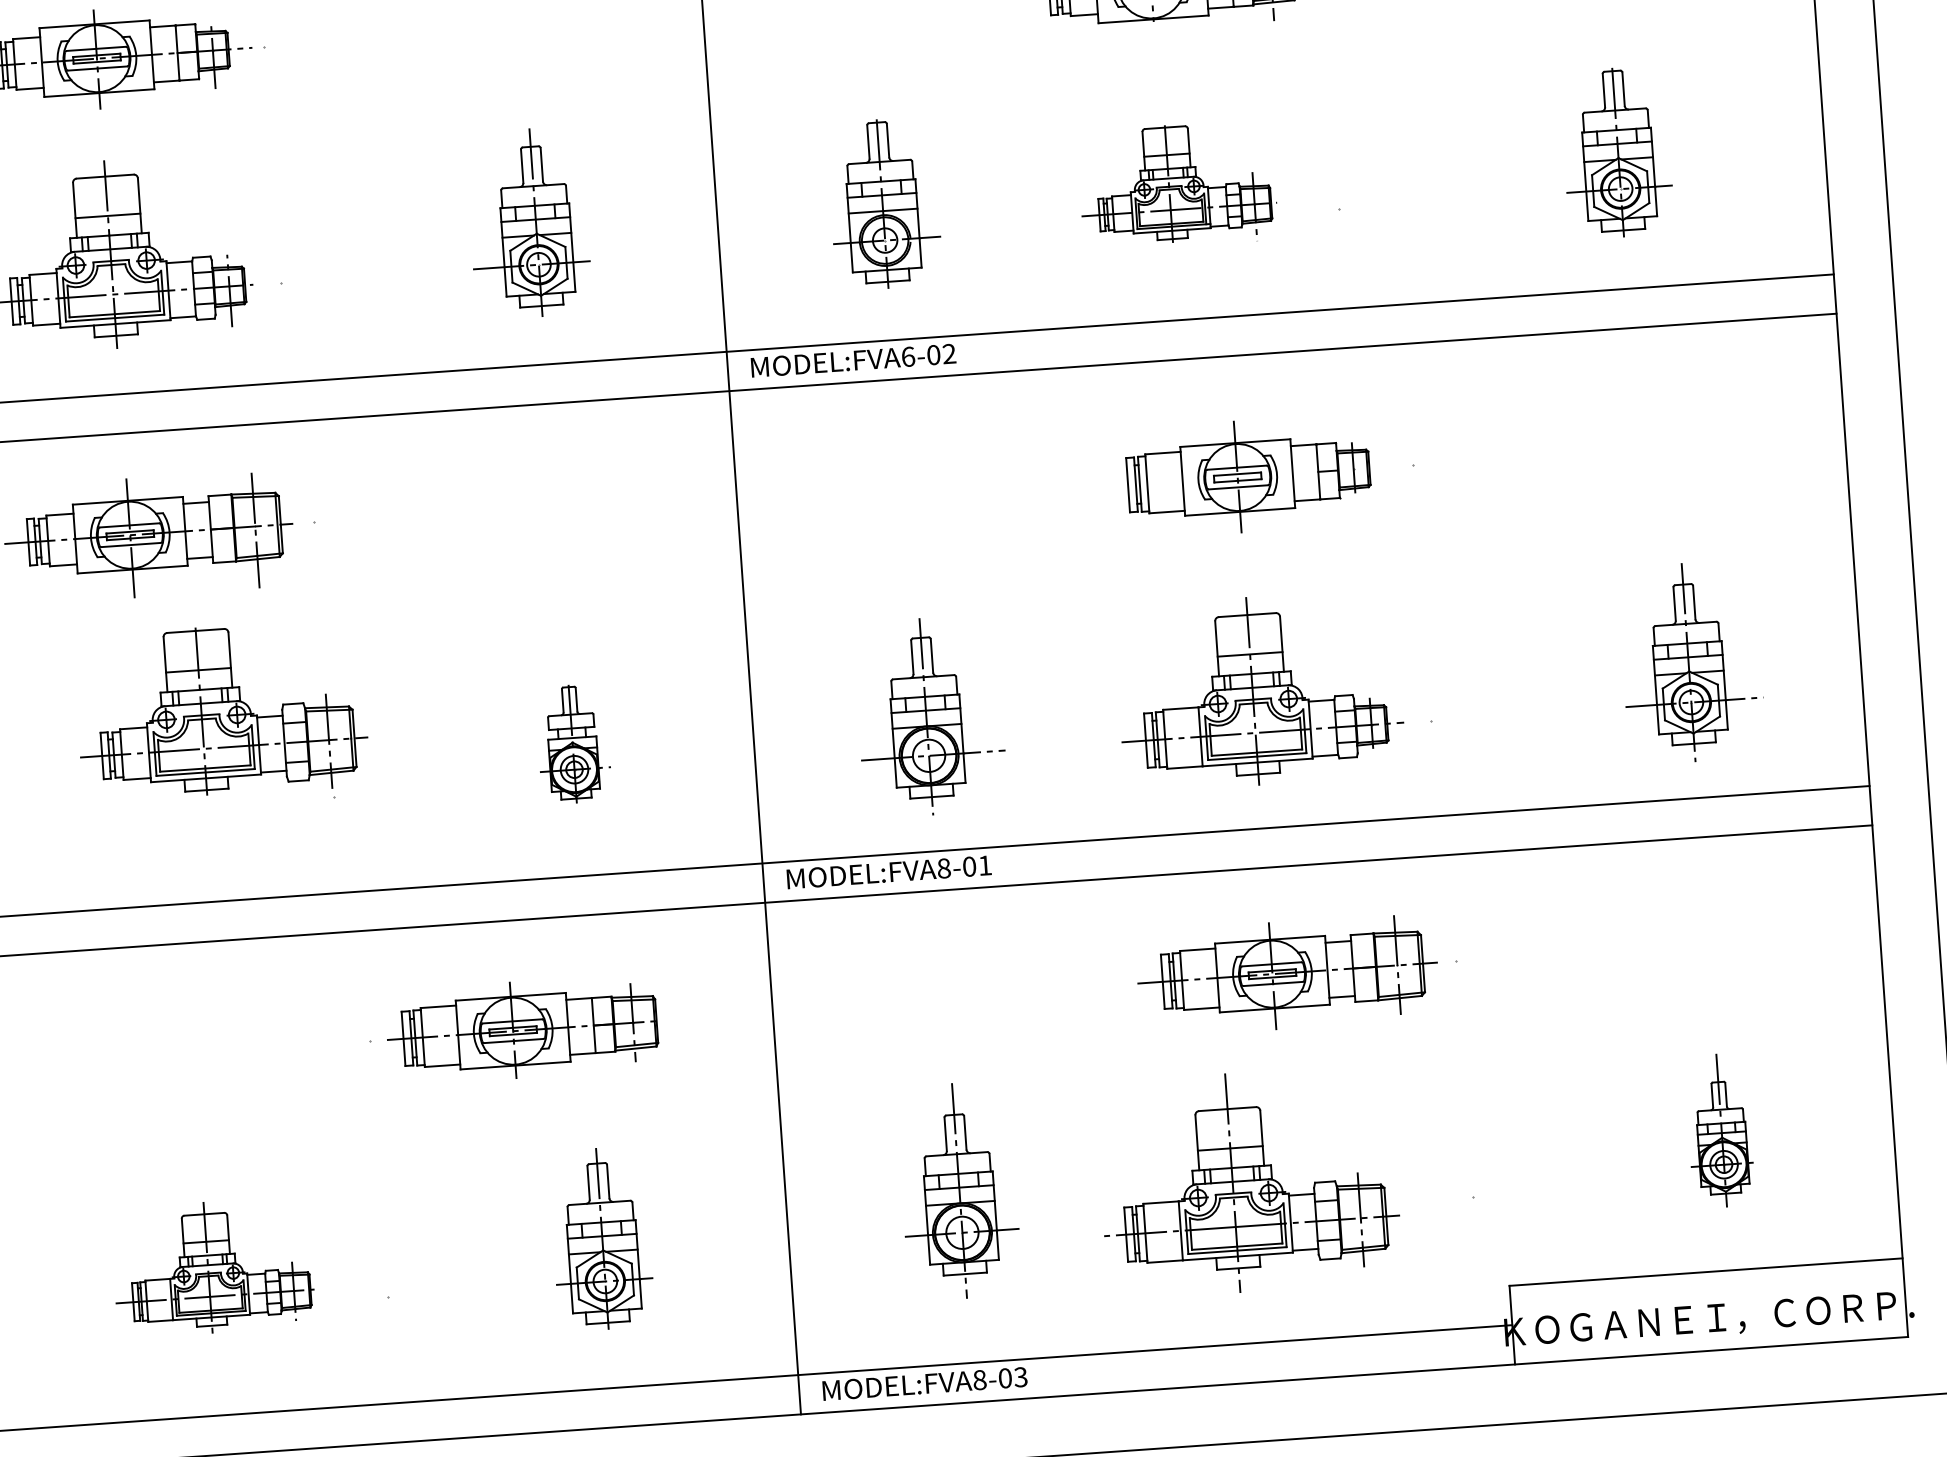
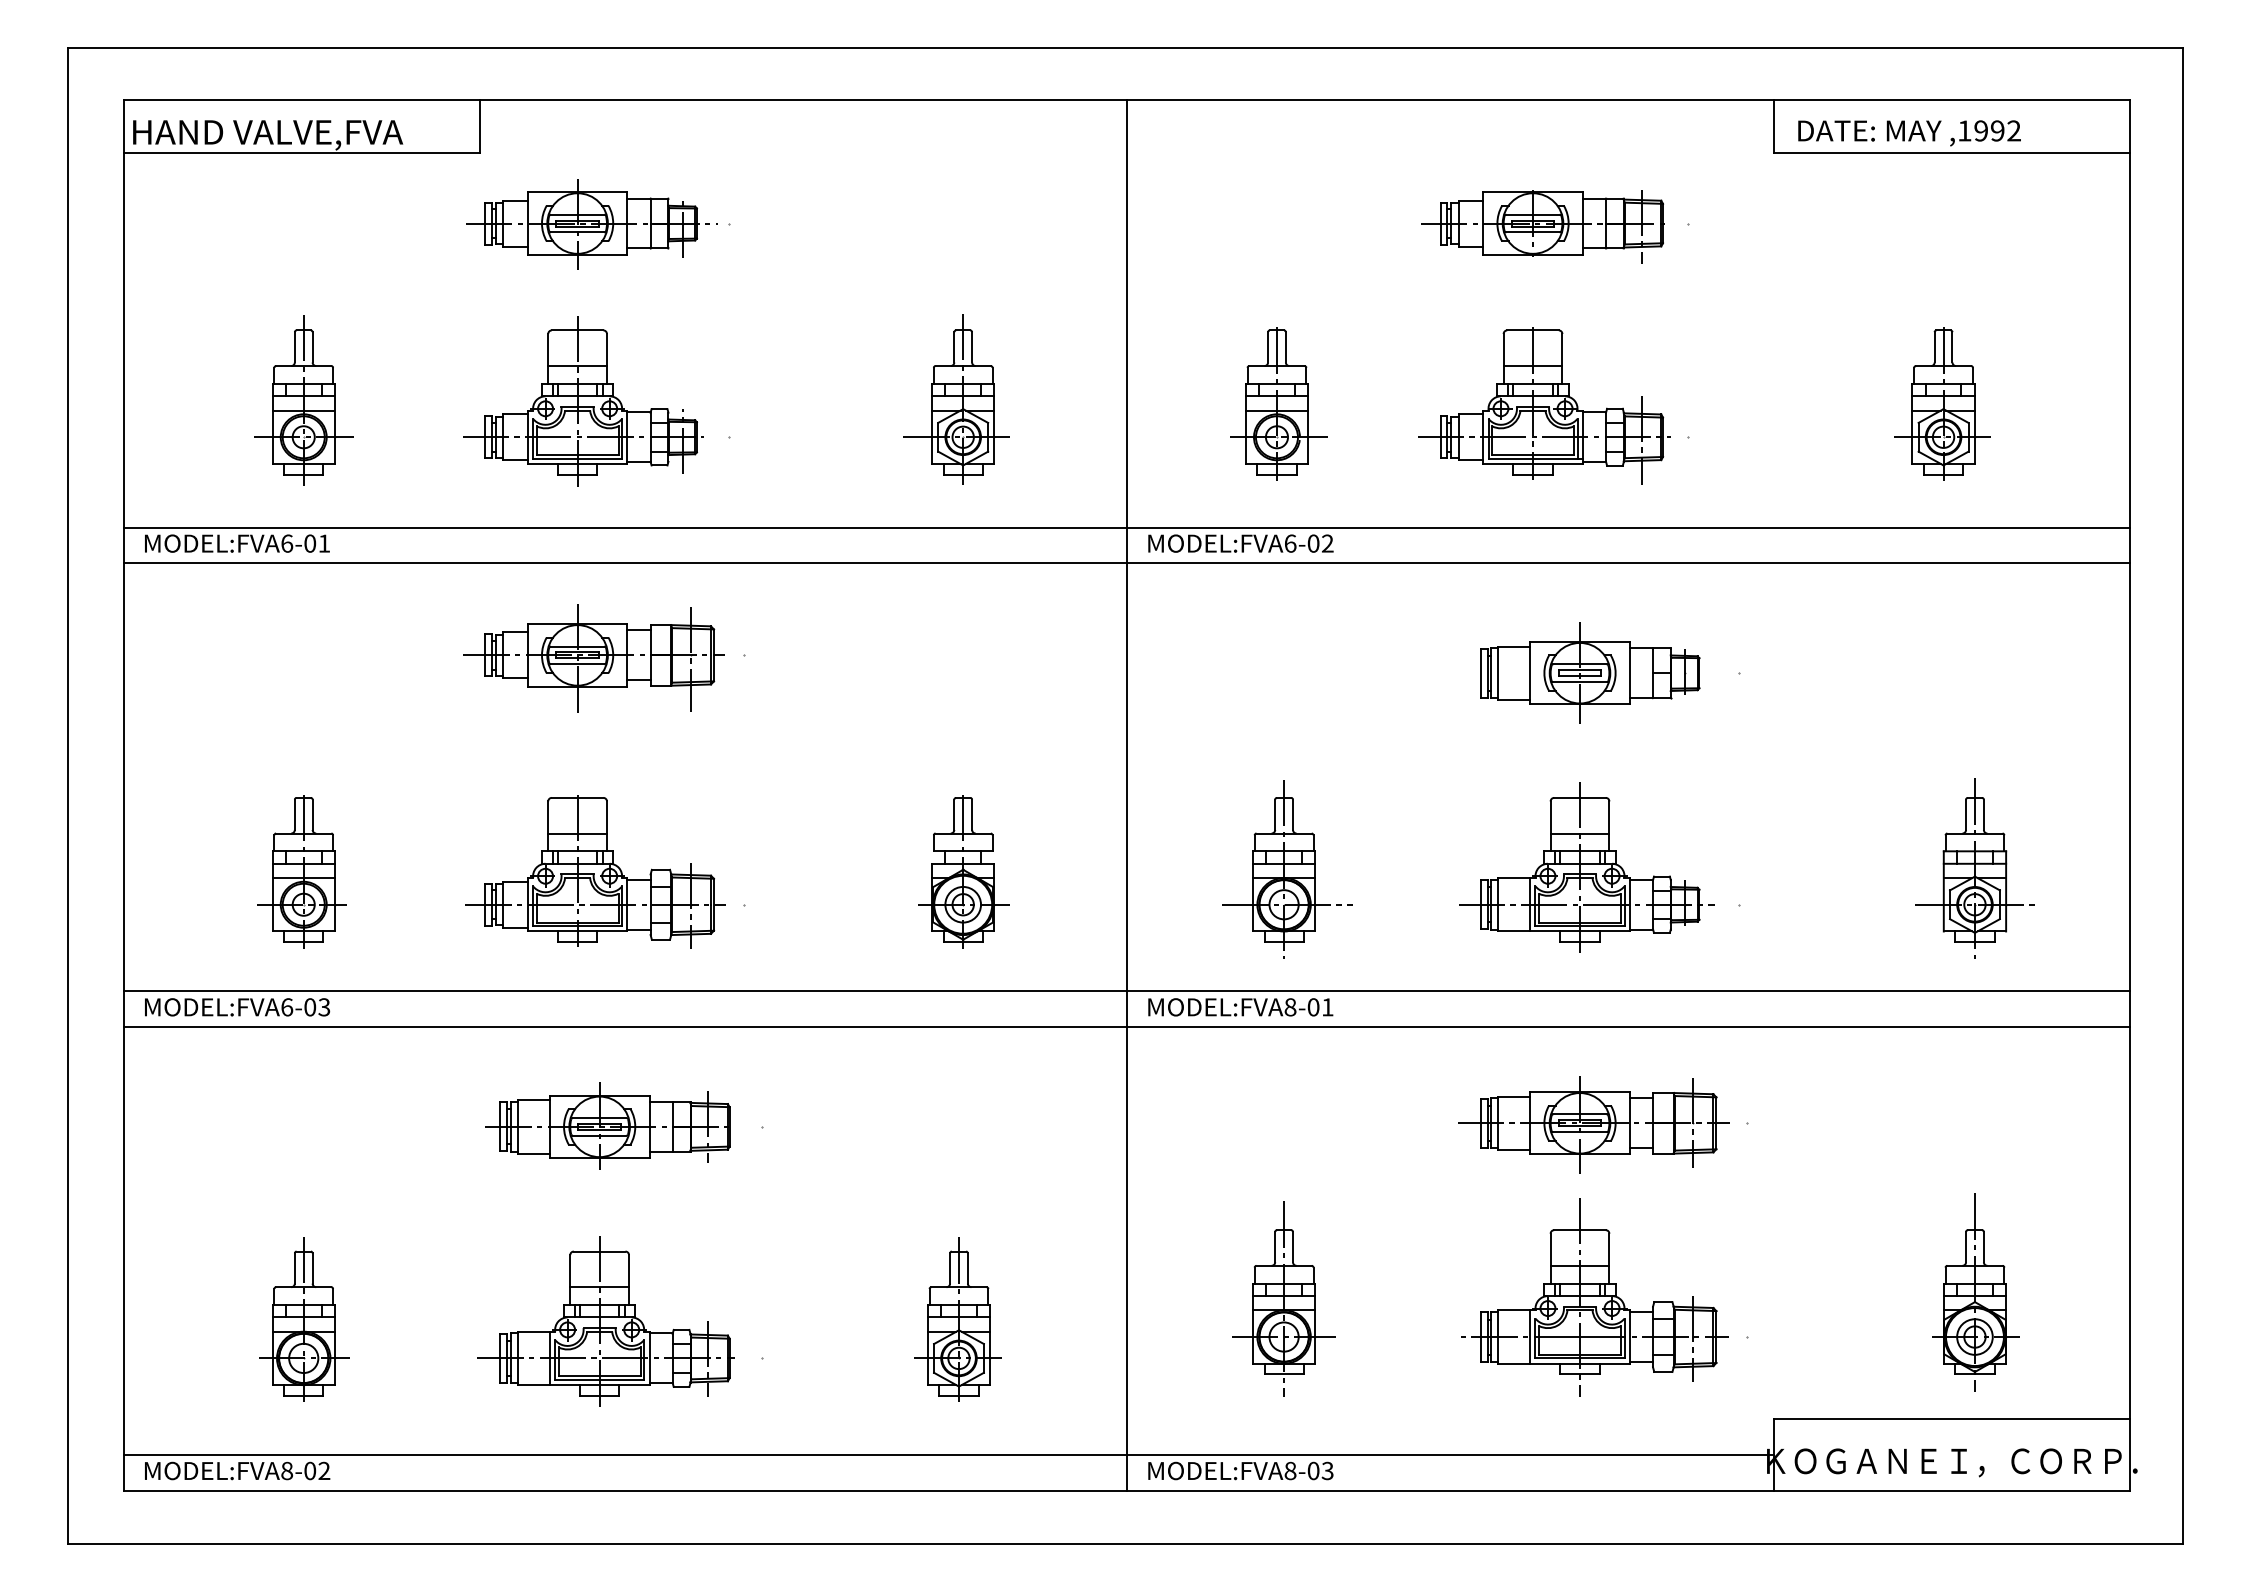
part: (1177, 184) -> (1544, 405), size x1.43
part: (221, 710) -> (595, 871), moved
part: (572, 743) -> (963, 871), size x1.43
part: (521, 1029) -> (607, 1125), moved
part: (1721, 1130) -> (1975, 1292), size x1.43
part: (1248, 1182) -> (1594, 1297), moved
part: (212, 1268) -> (605, 1321), size x1.43

